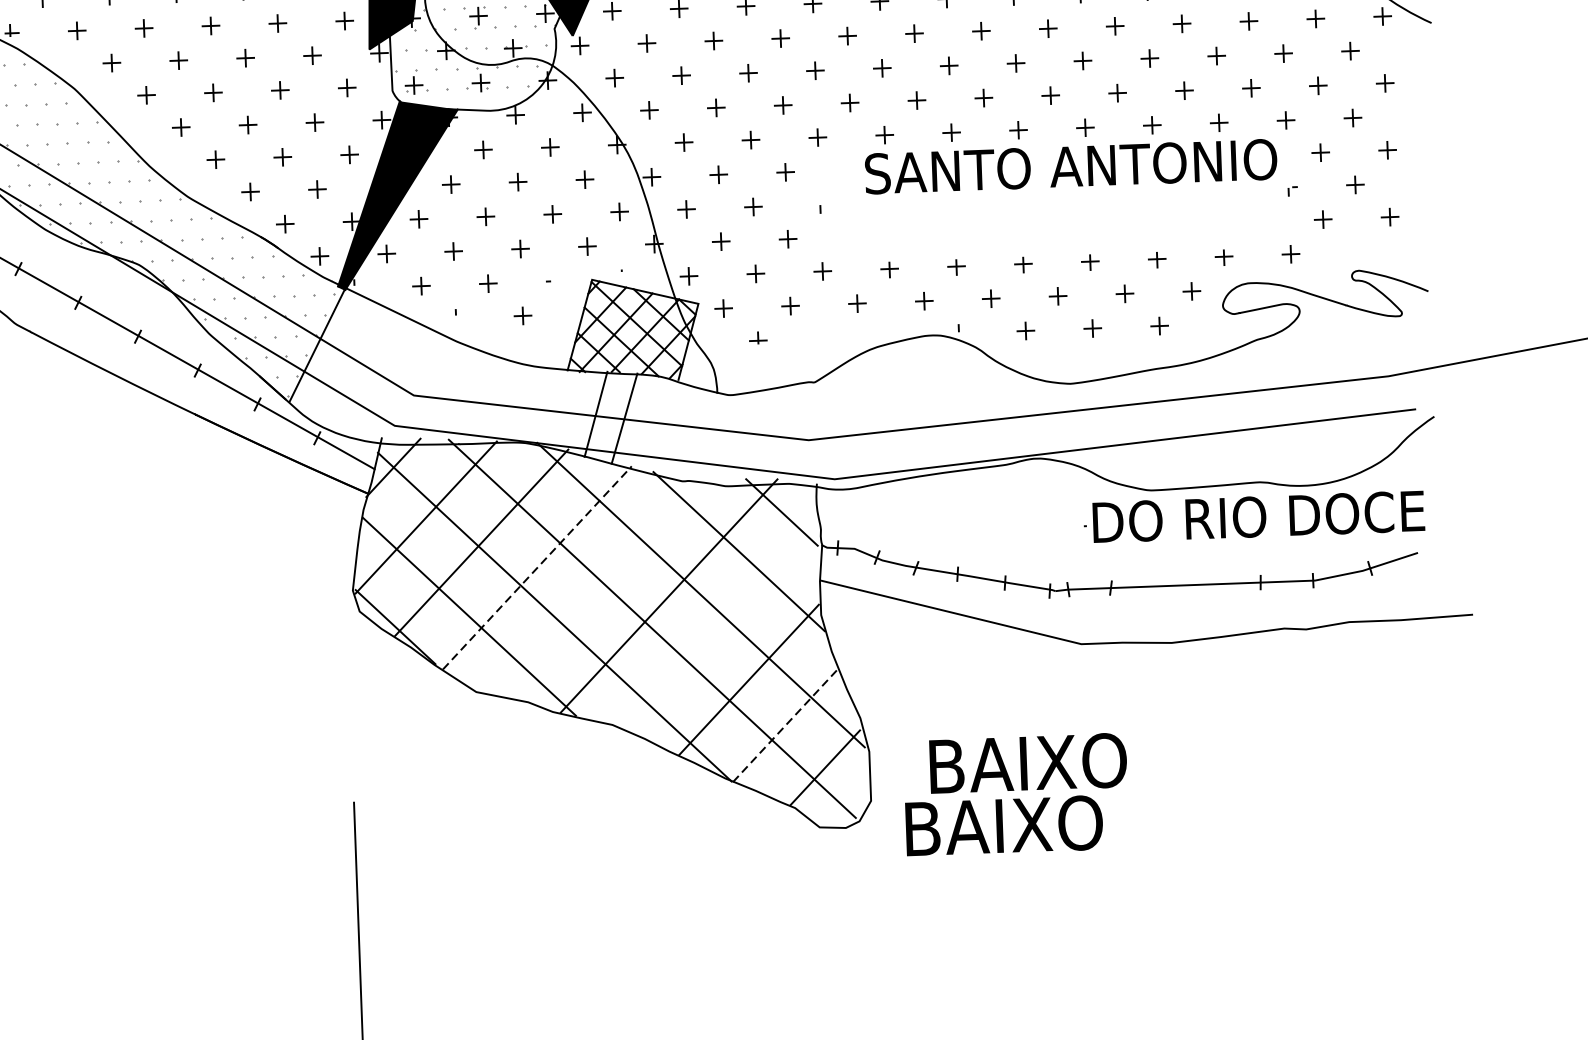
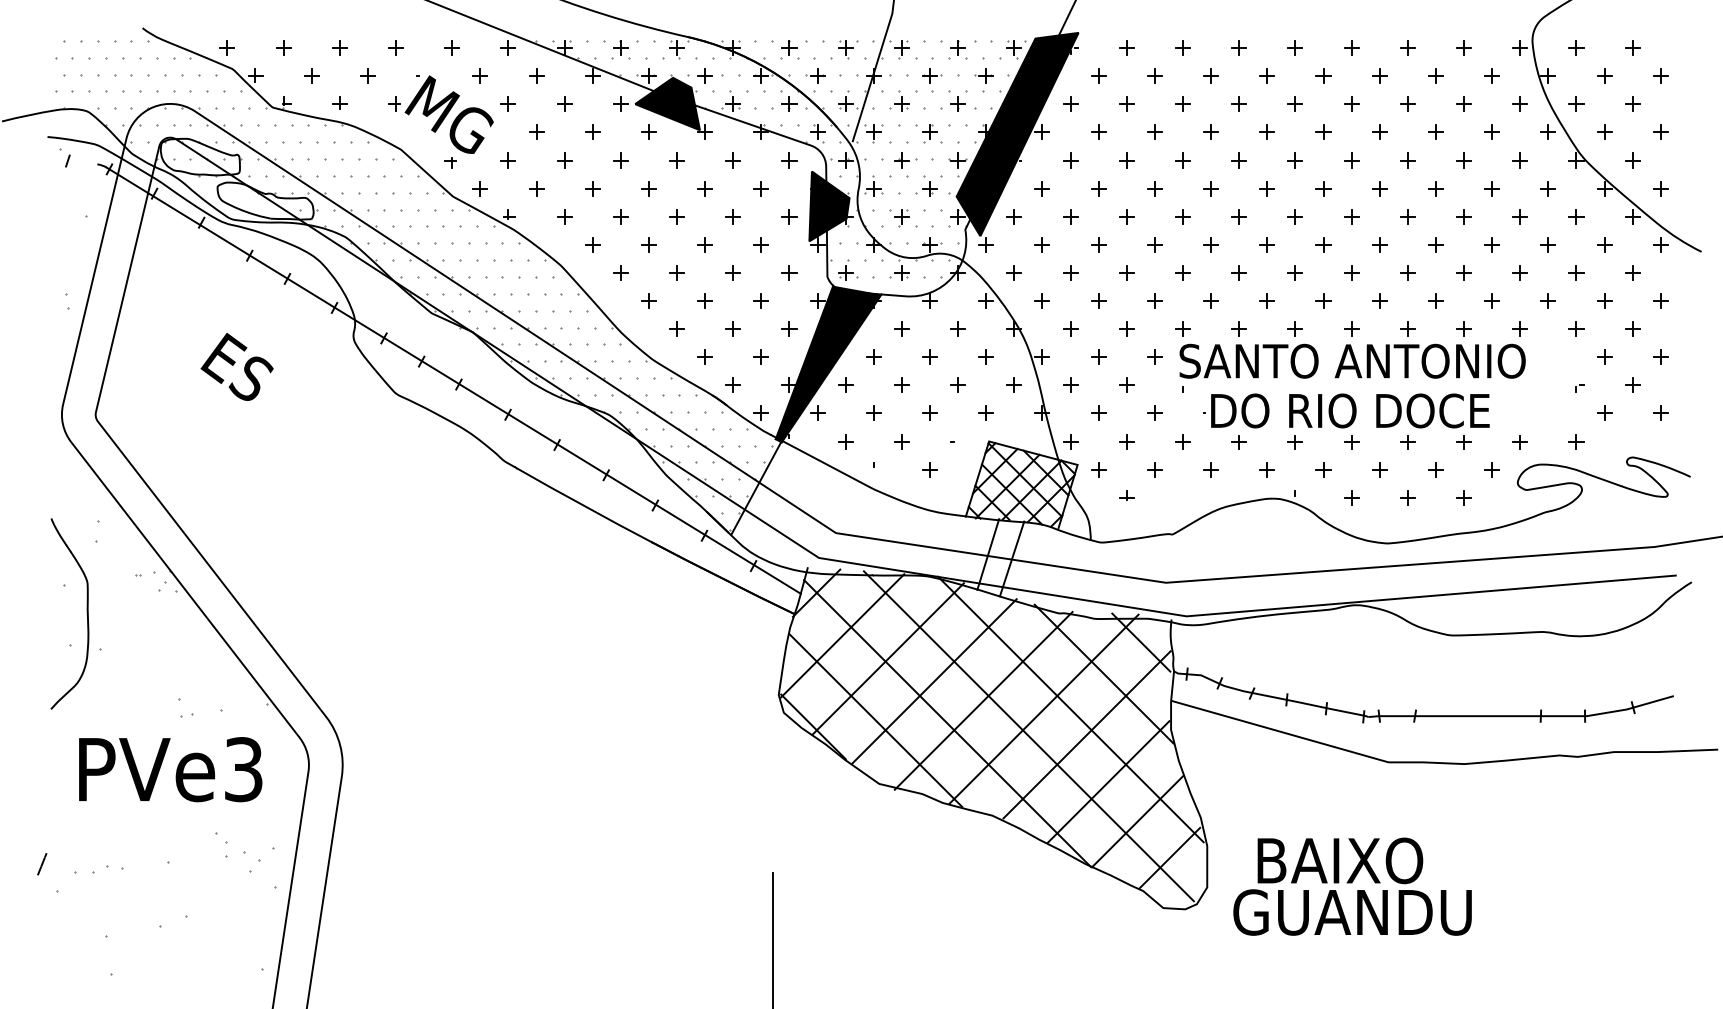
text: (1070, 165) -> (1352, 360), moved
part: (1254, 516) -> (1346, 410), moved
line: (537, 567) -> (934, 681), dashed -> solid
line: (596, 588) -> (983, 700), added
line: (720, 624) -> (1086, 734), added
line: (785, 725) -> (1137, 821), dashed -> solid
text: (1045, 824) -> (1352, 912), BAIXO -> GUANDU

